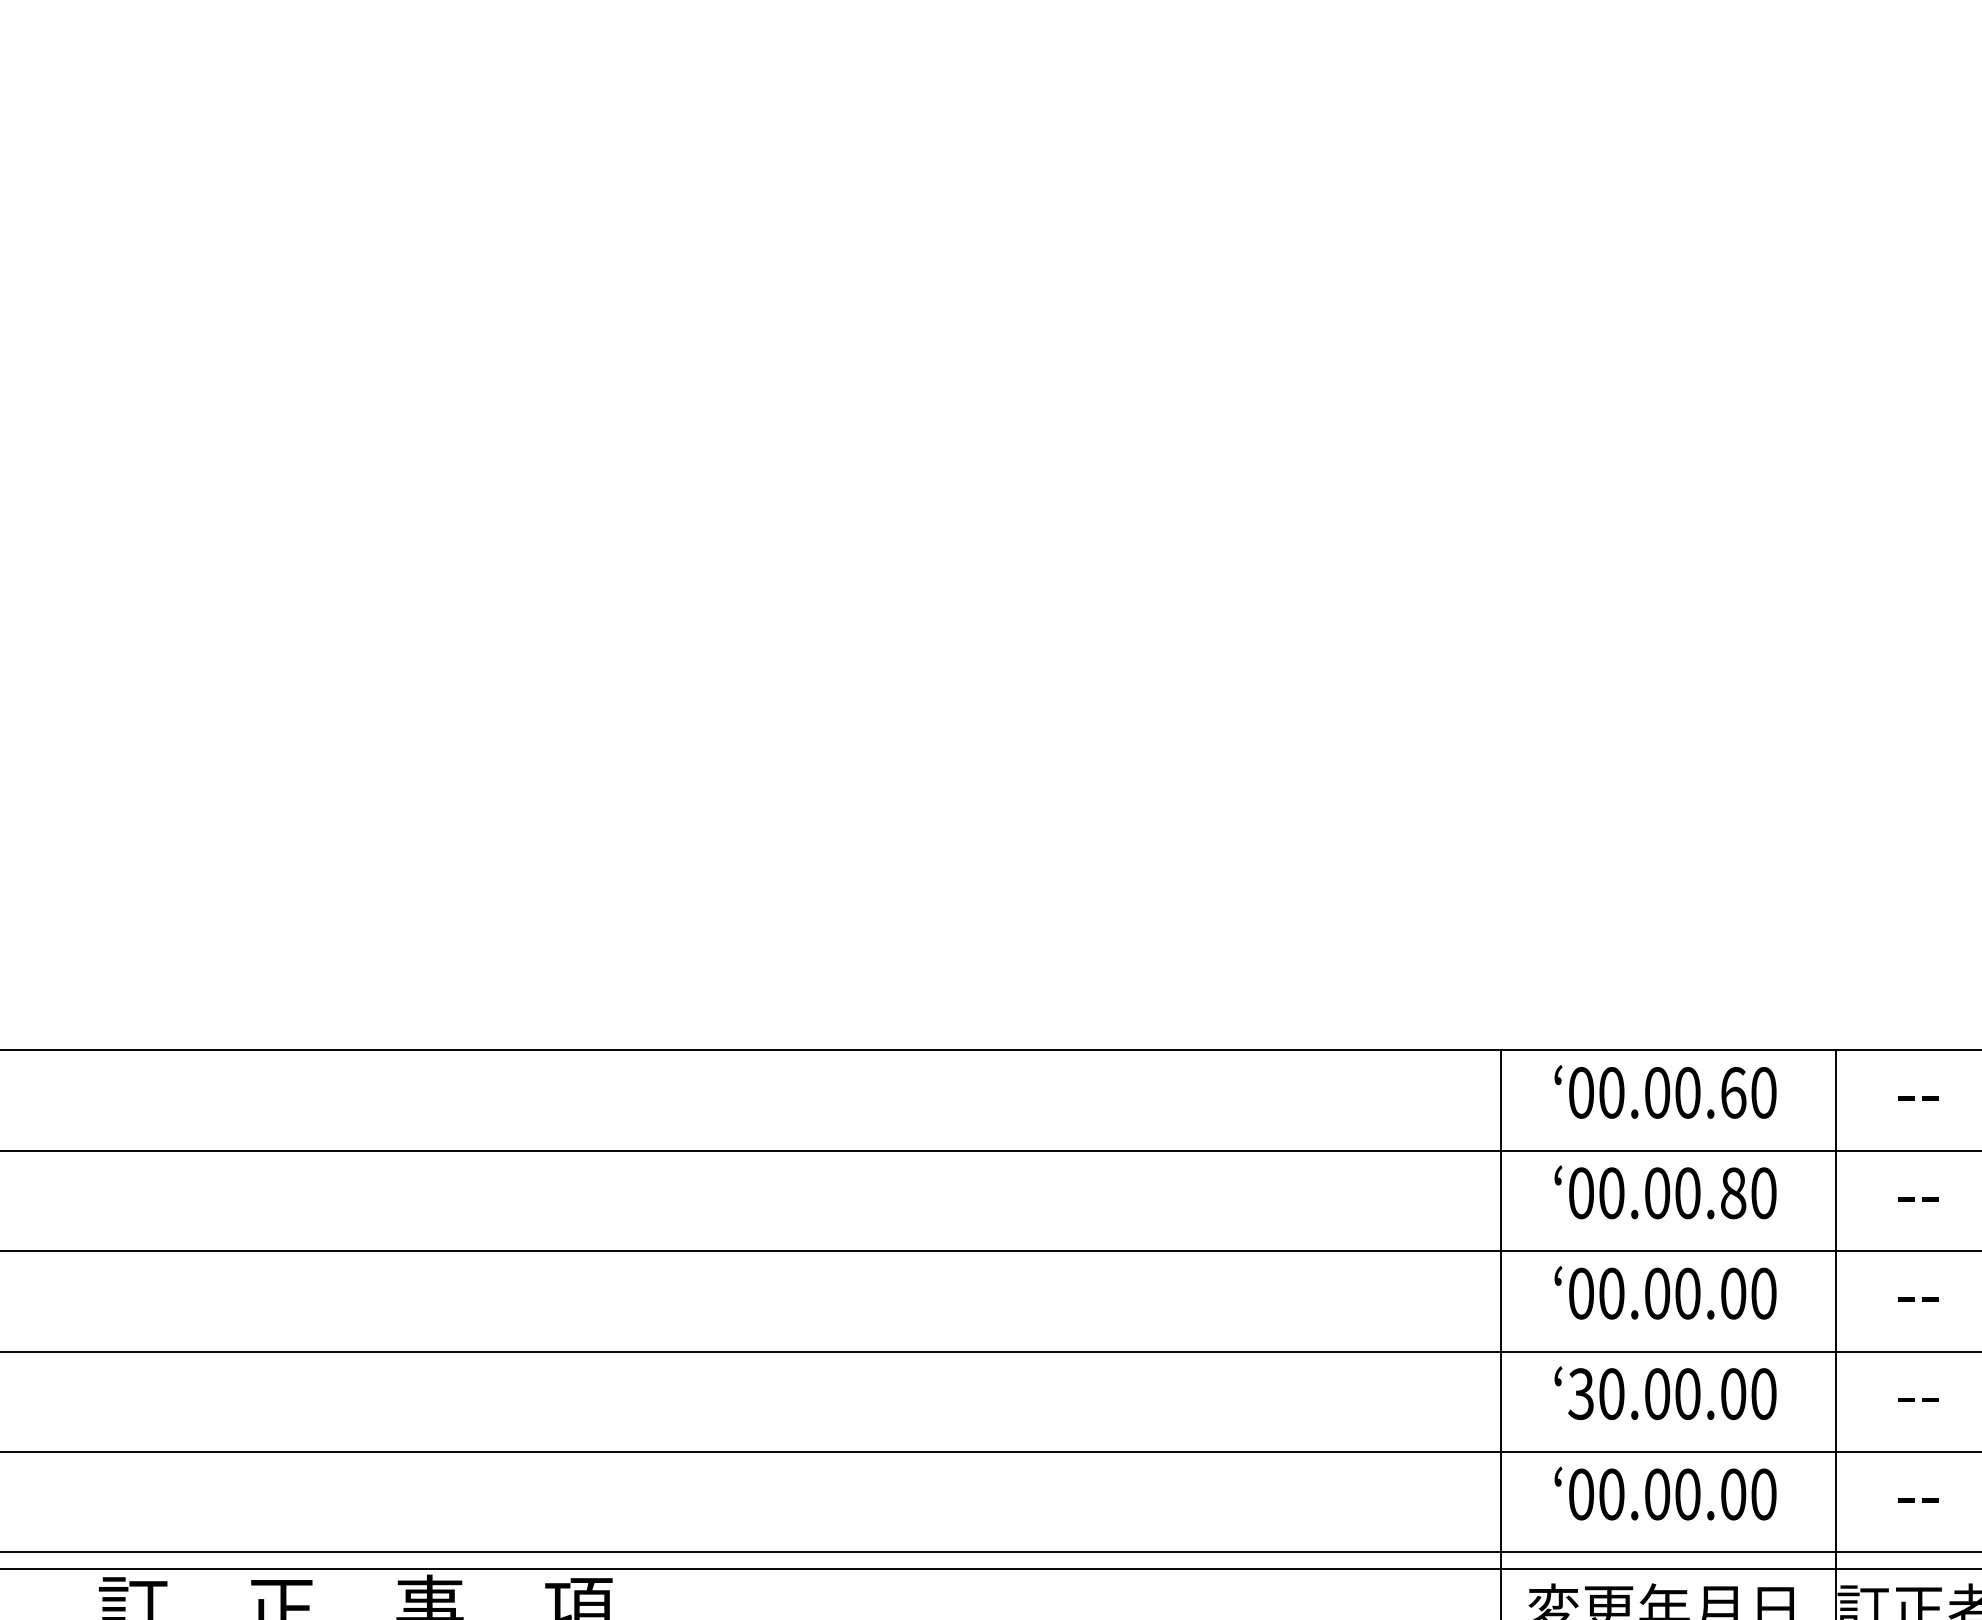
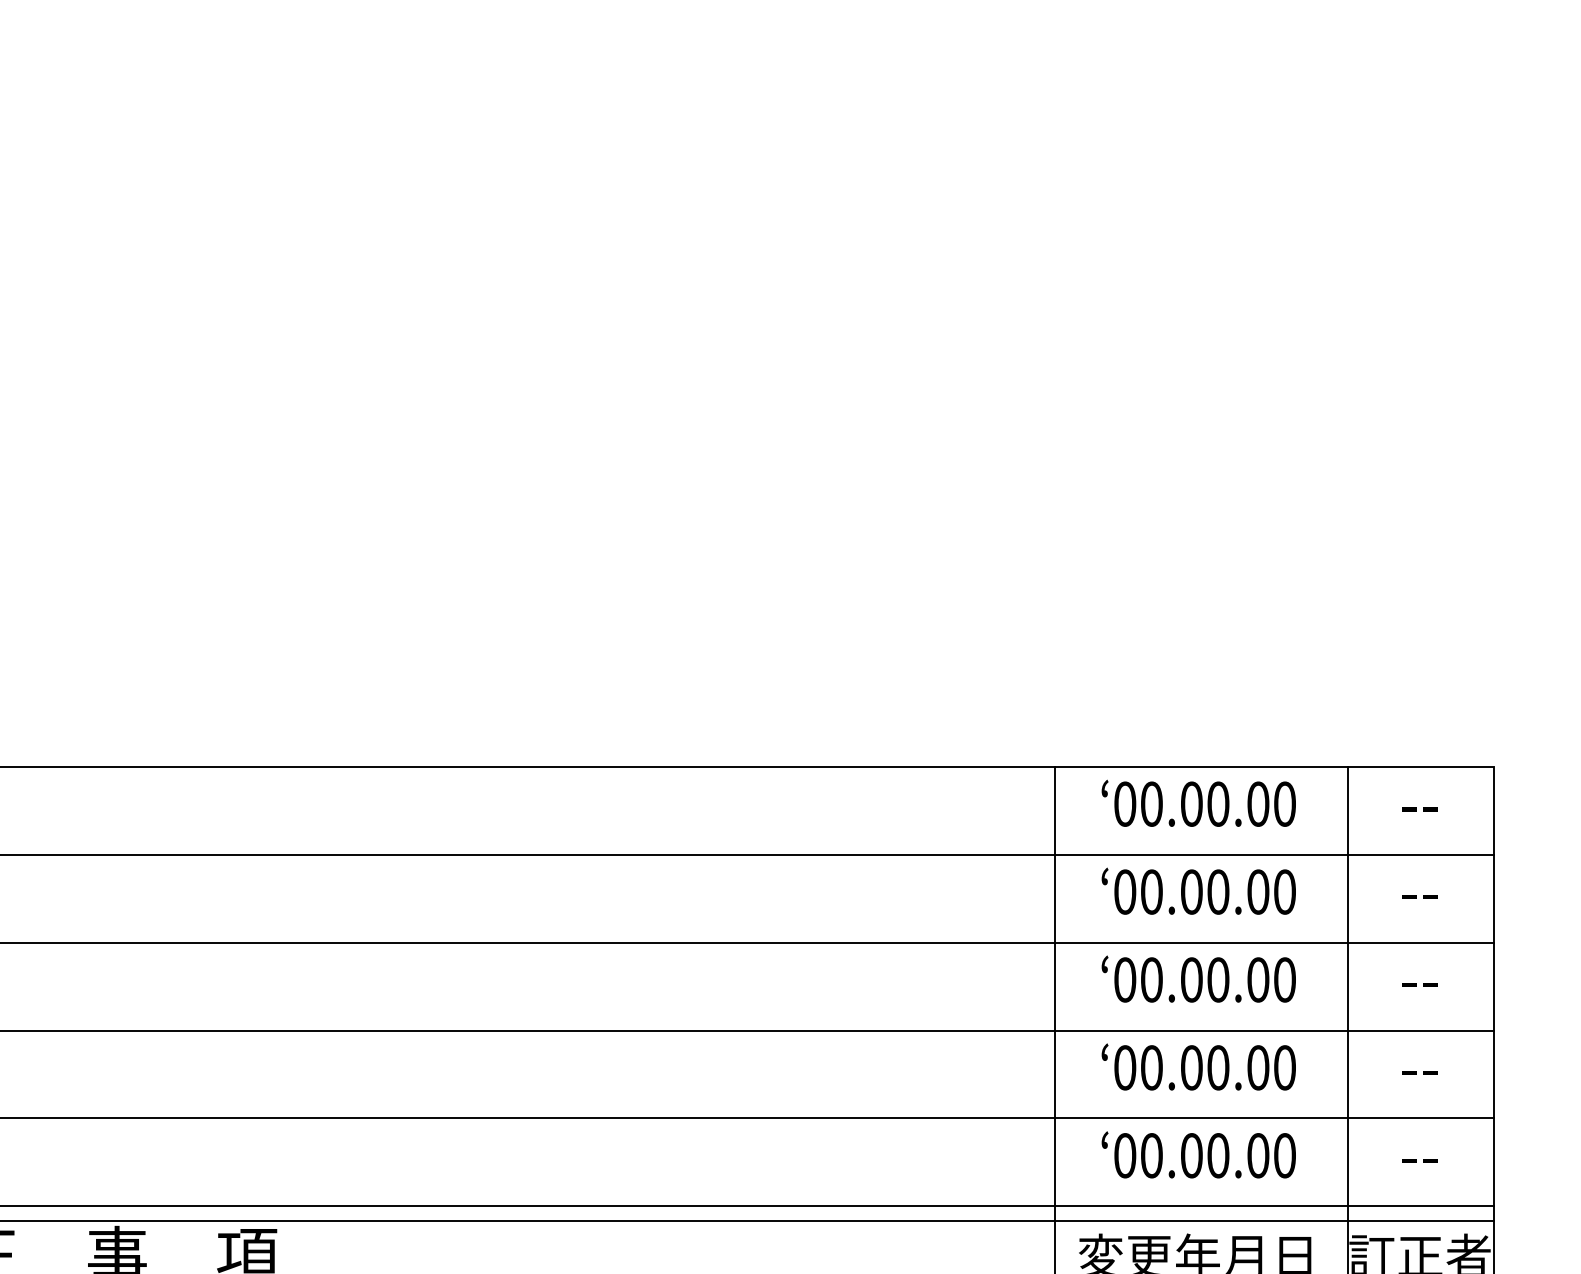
text: (1733, 1092) -> (1258, 803), 00.00.60 -> 00.00.00
text: (1733, 1192) -> (1258, 891), 00.00.80 -> 00.00.00
text: (1580, 1393) -> (1124, 1067), 30.00.00 -> 00.00.00

